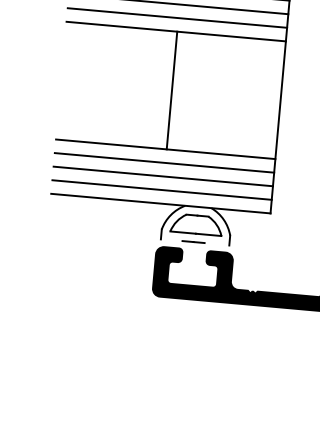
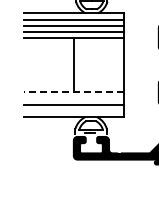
line: (164, 149) -> (73, 92), solid -> dashed
line: (163, 162) -> (73, 98), removed
line: (160, 190) -> (73, 111), removed

